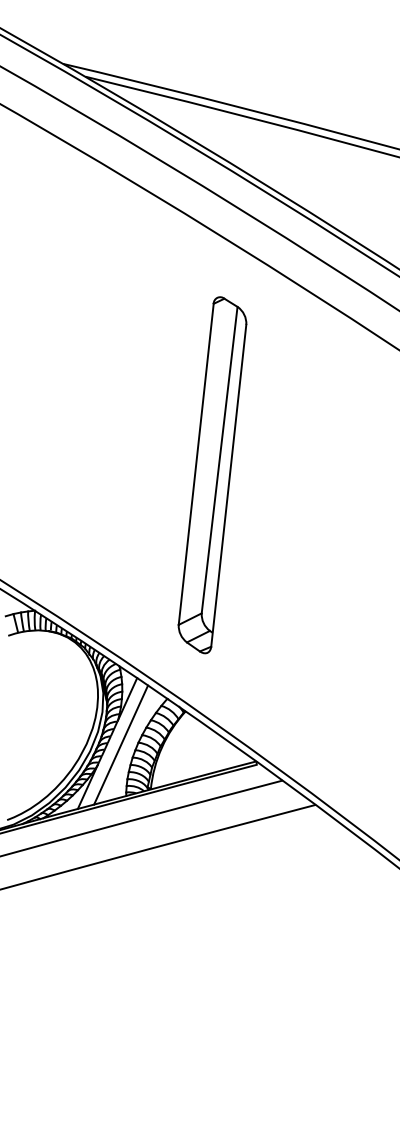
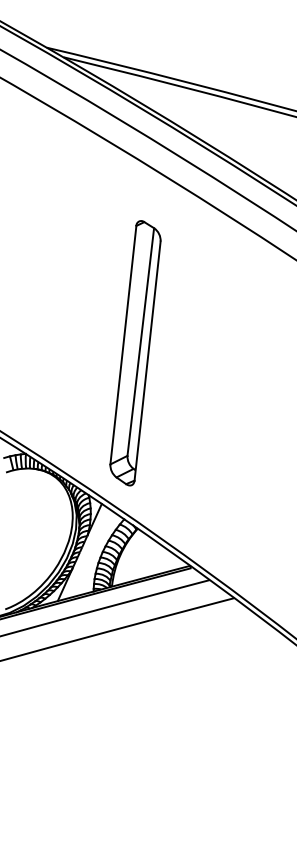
part: (212, 475) -> (135, 353), moved
line: (121, 744) -> (90, 553), removed

